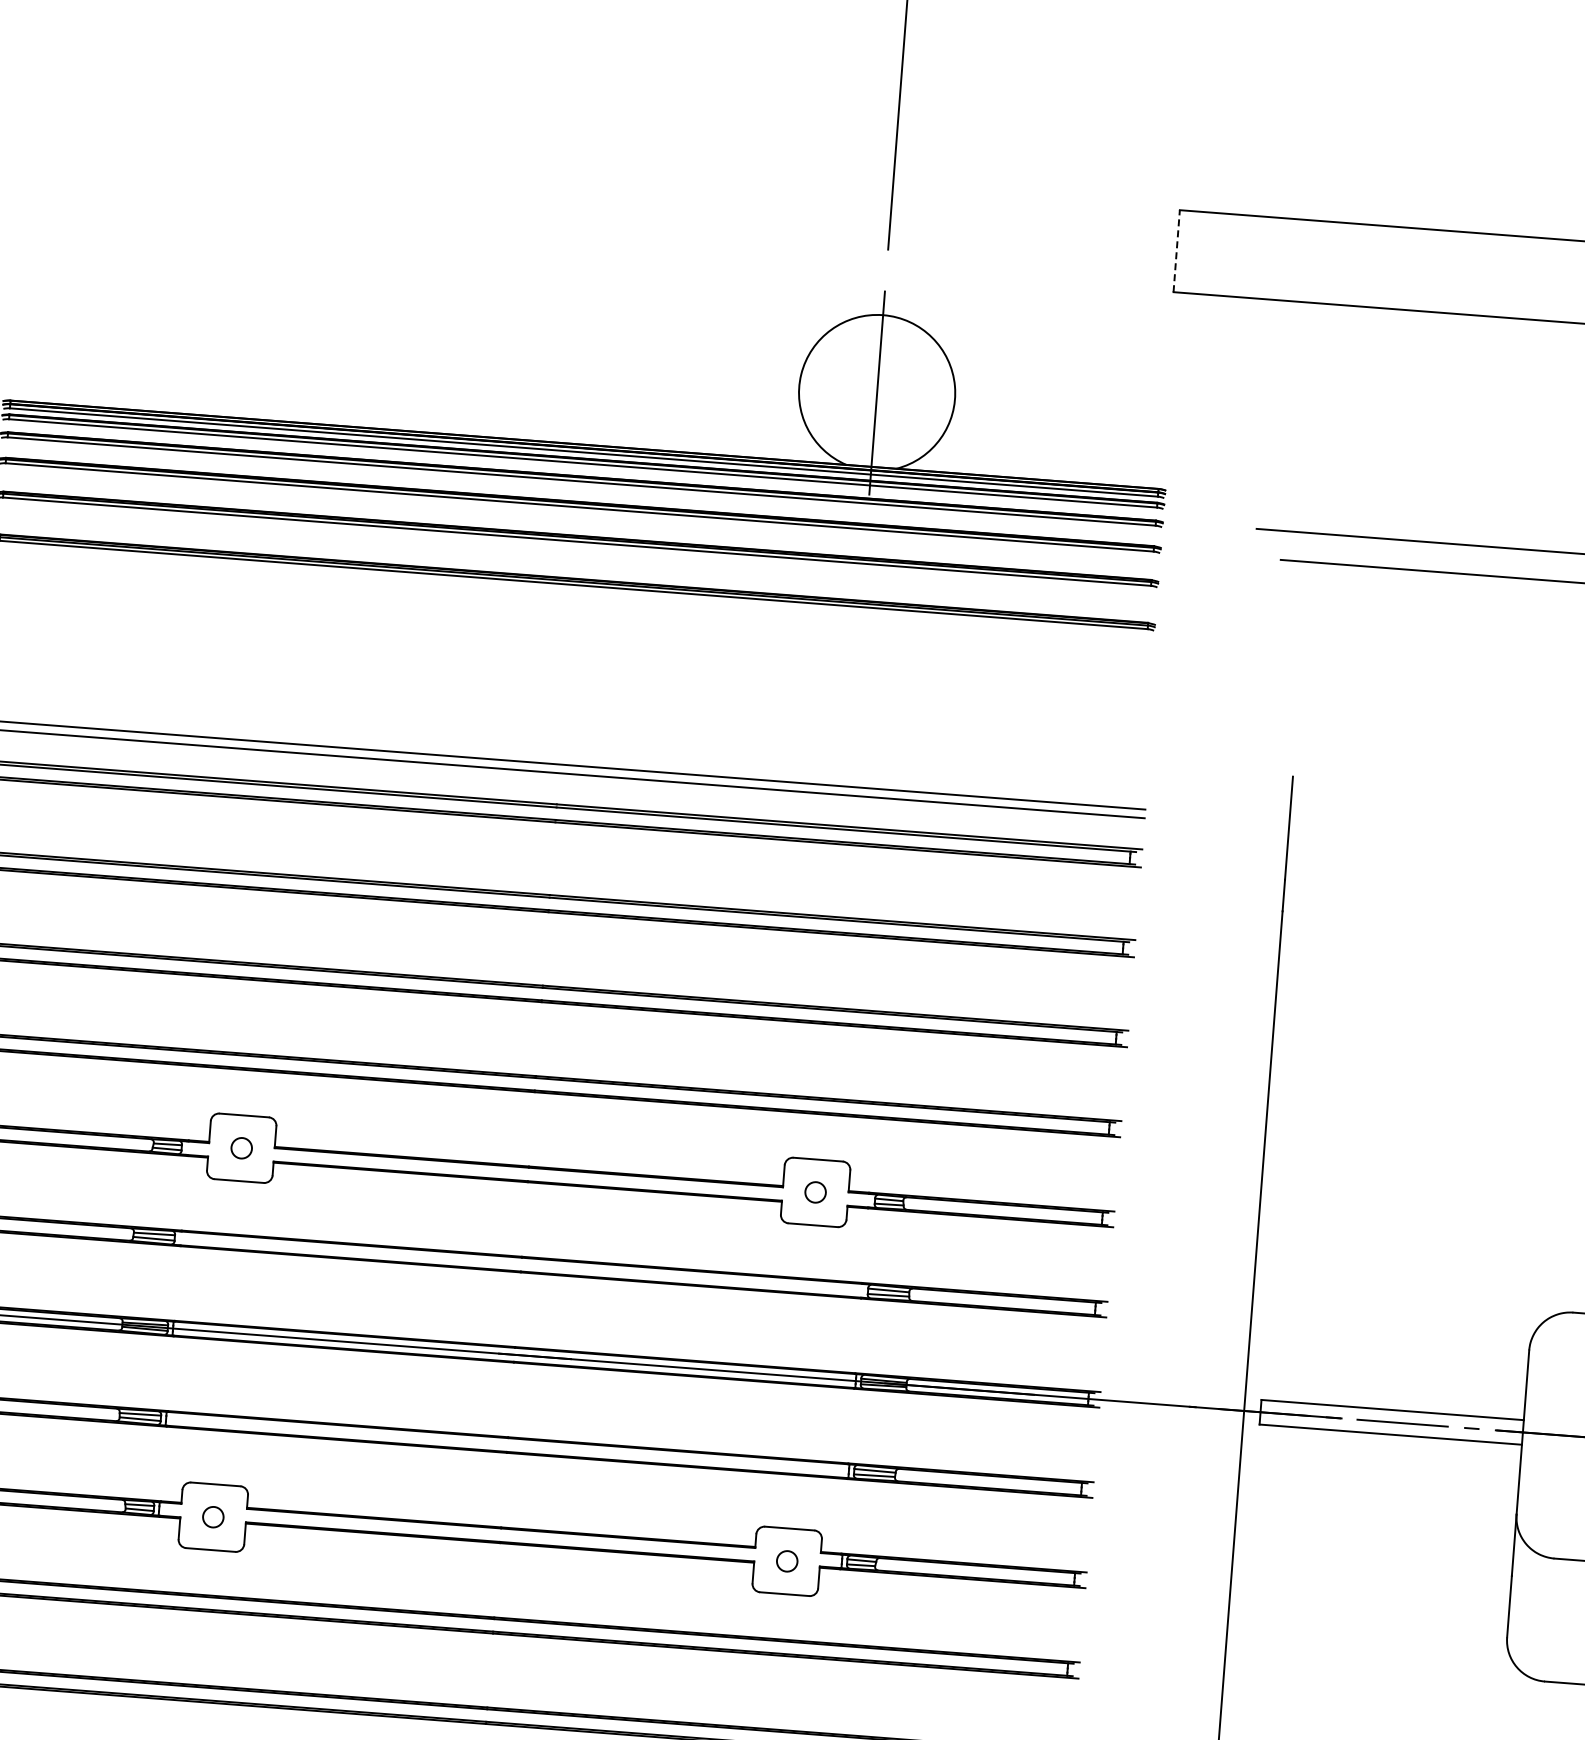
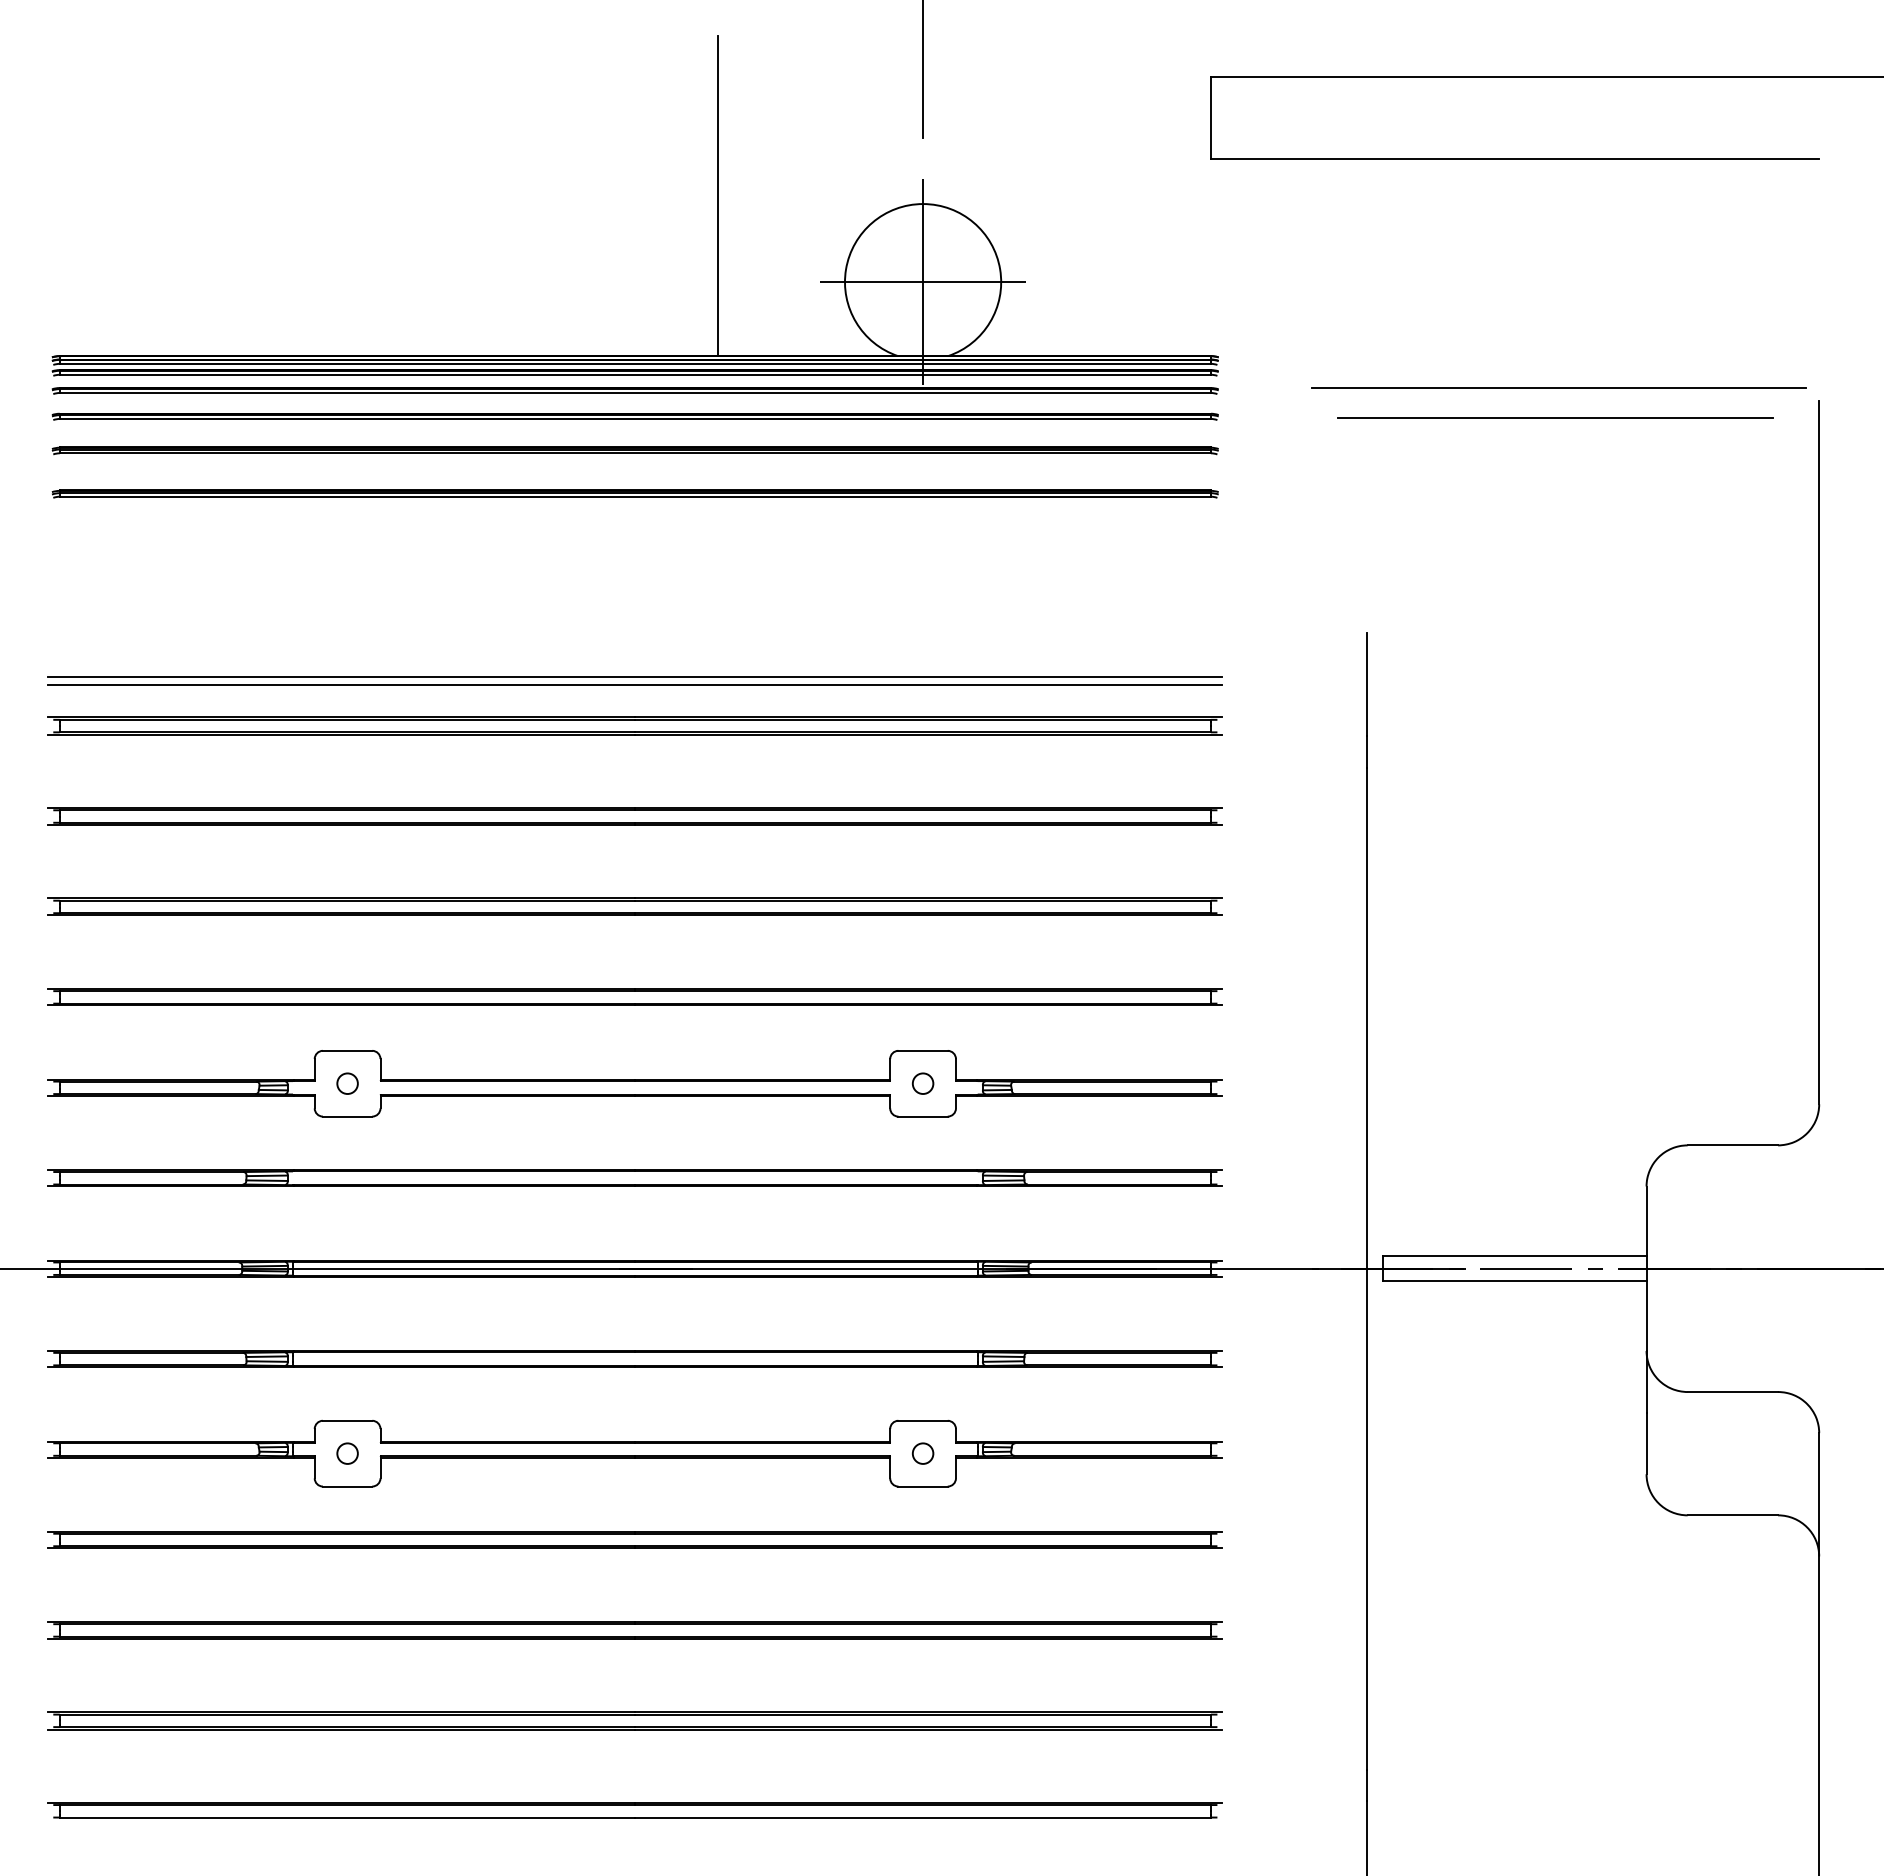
line: (1176, 250) -> (1210, 117), dashed -> solid
line: (678, 290) -> (717, 195), added
line: (876, 393) -> (922, 282), added

